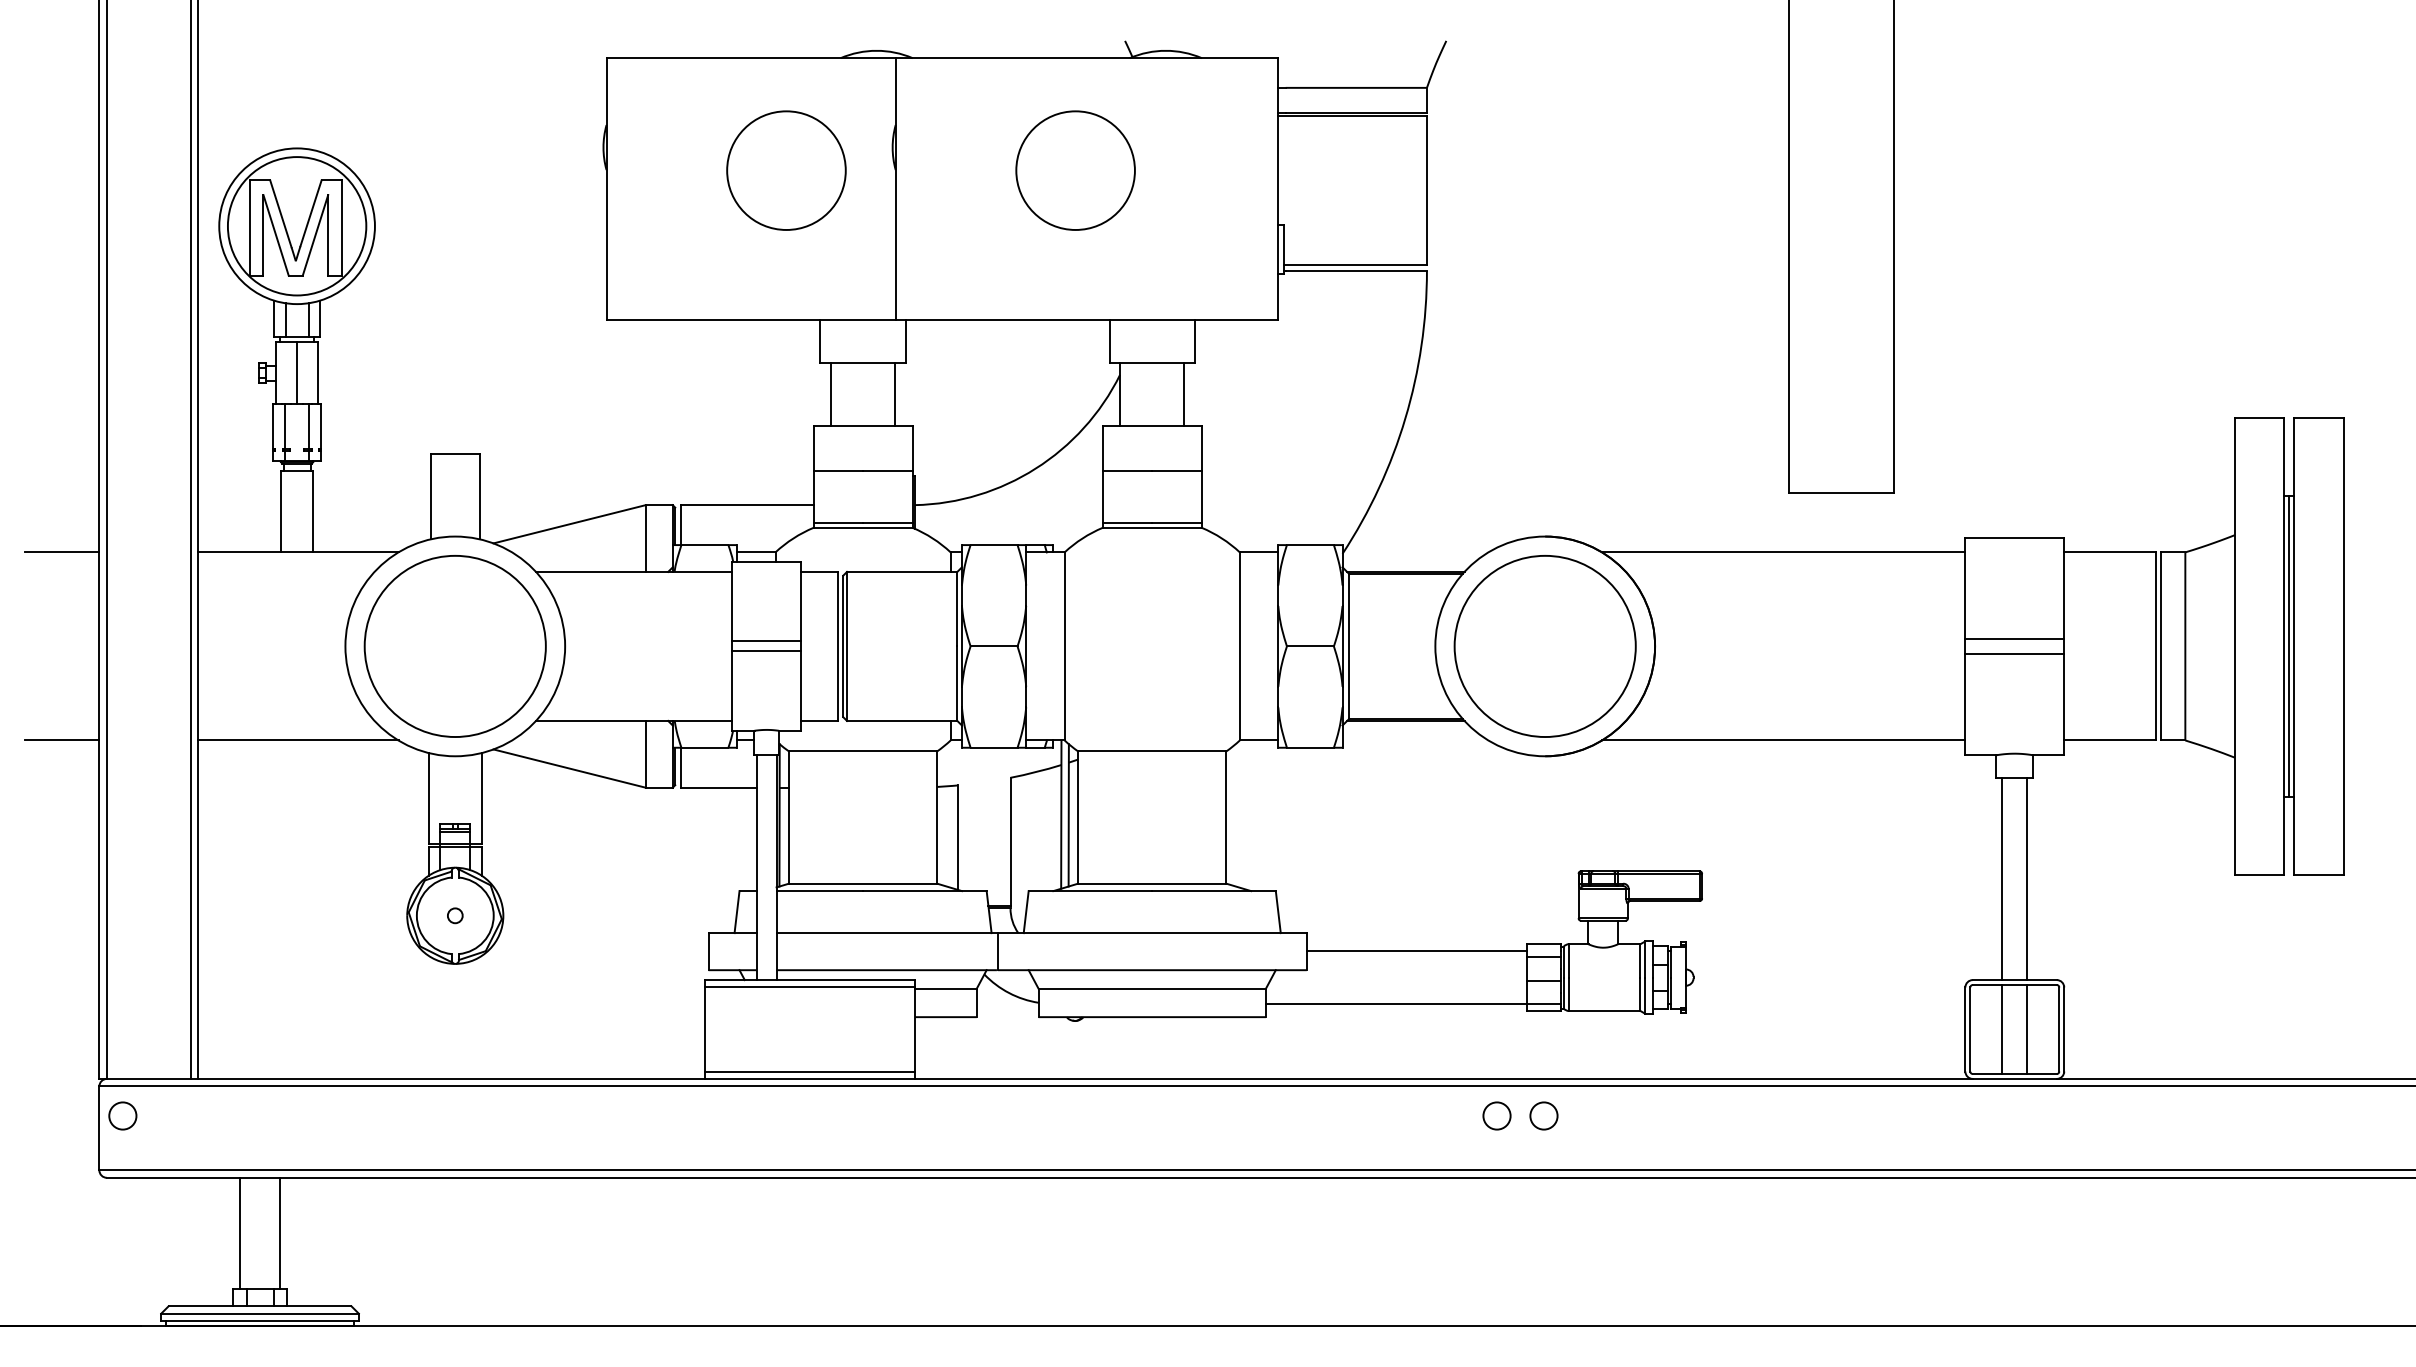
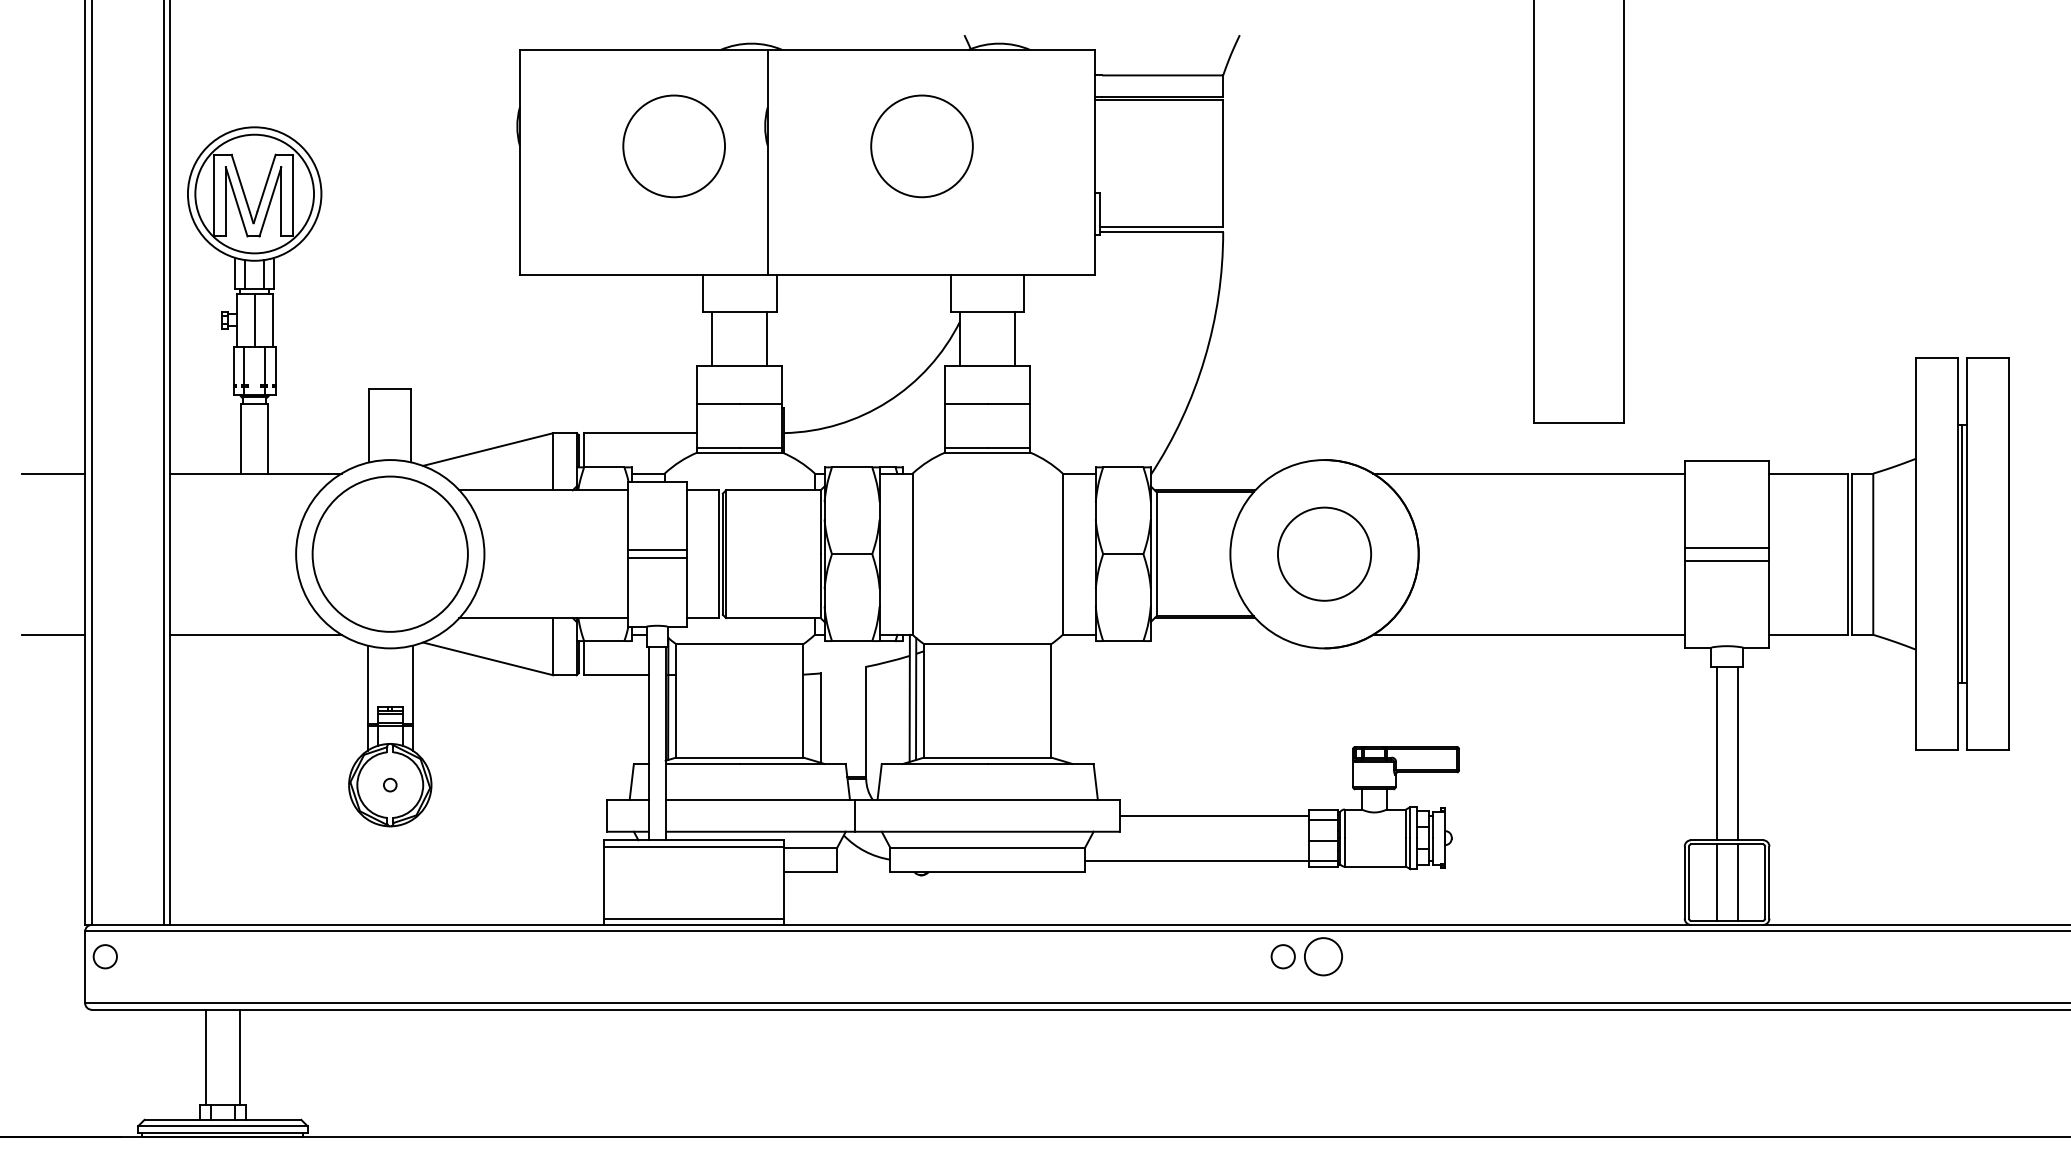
circle: (1544, 646) -> (1323, 554), size x0.6
circle: (1543, 1115) -> (1323, 956), size x1.6

